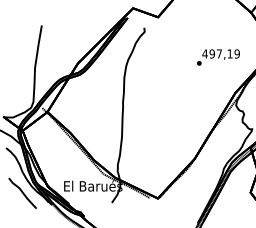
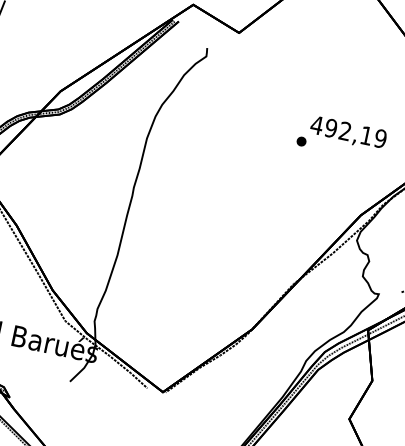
text: (218, 53) -> (343, 129), 497,19 -> 492,19

